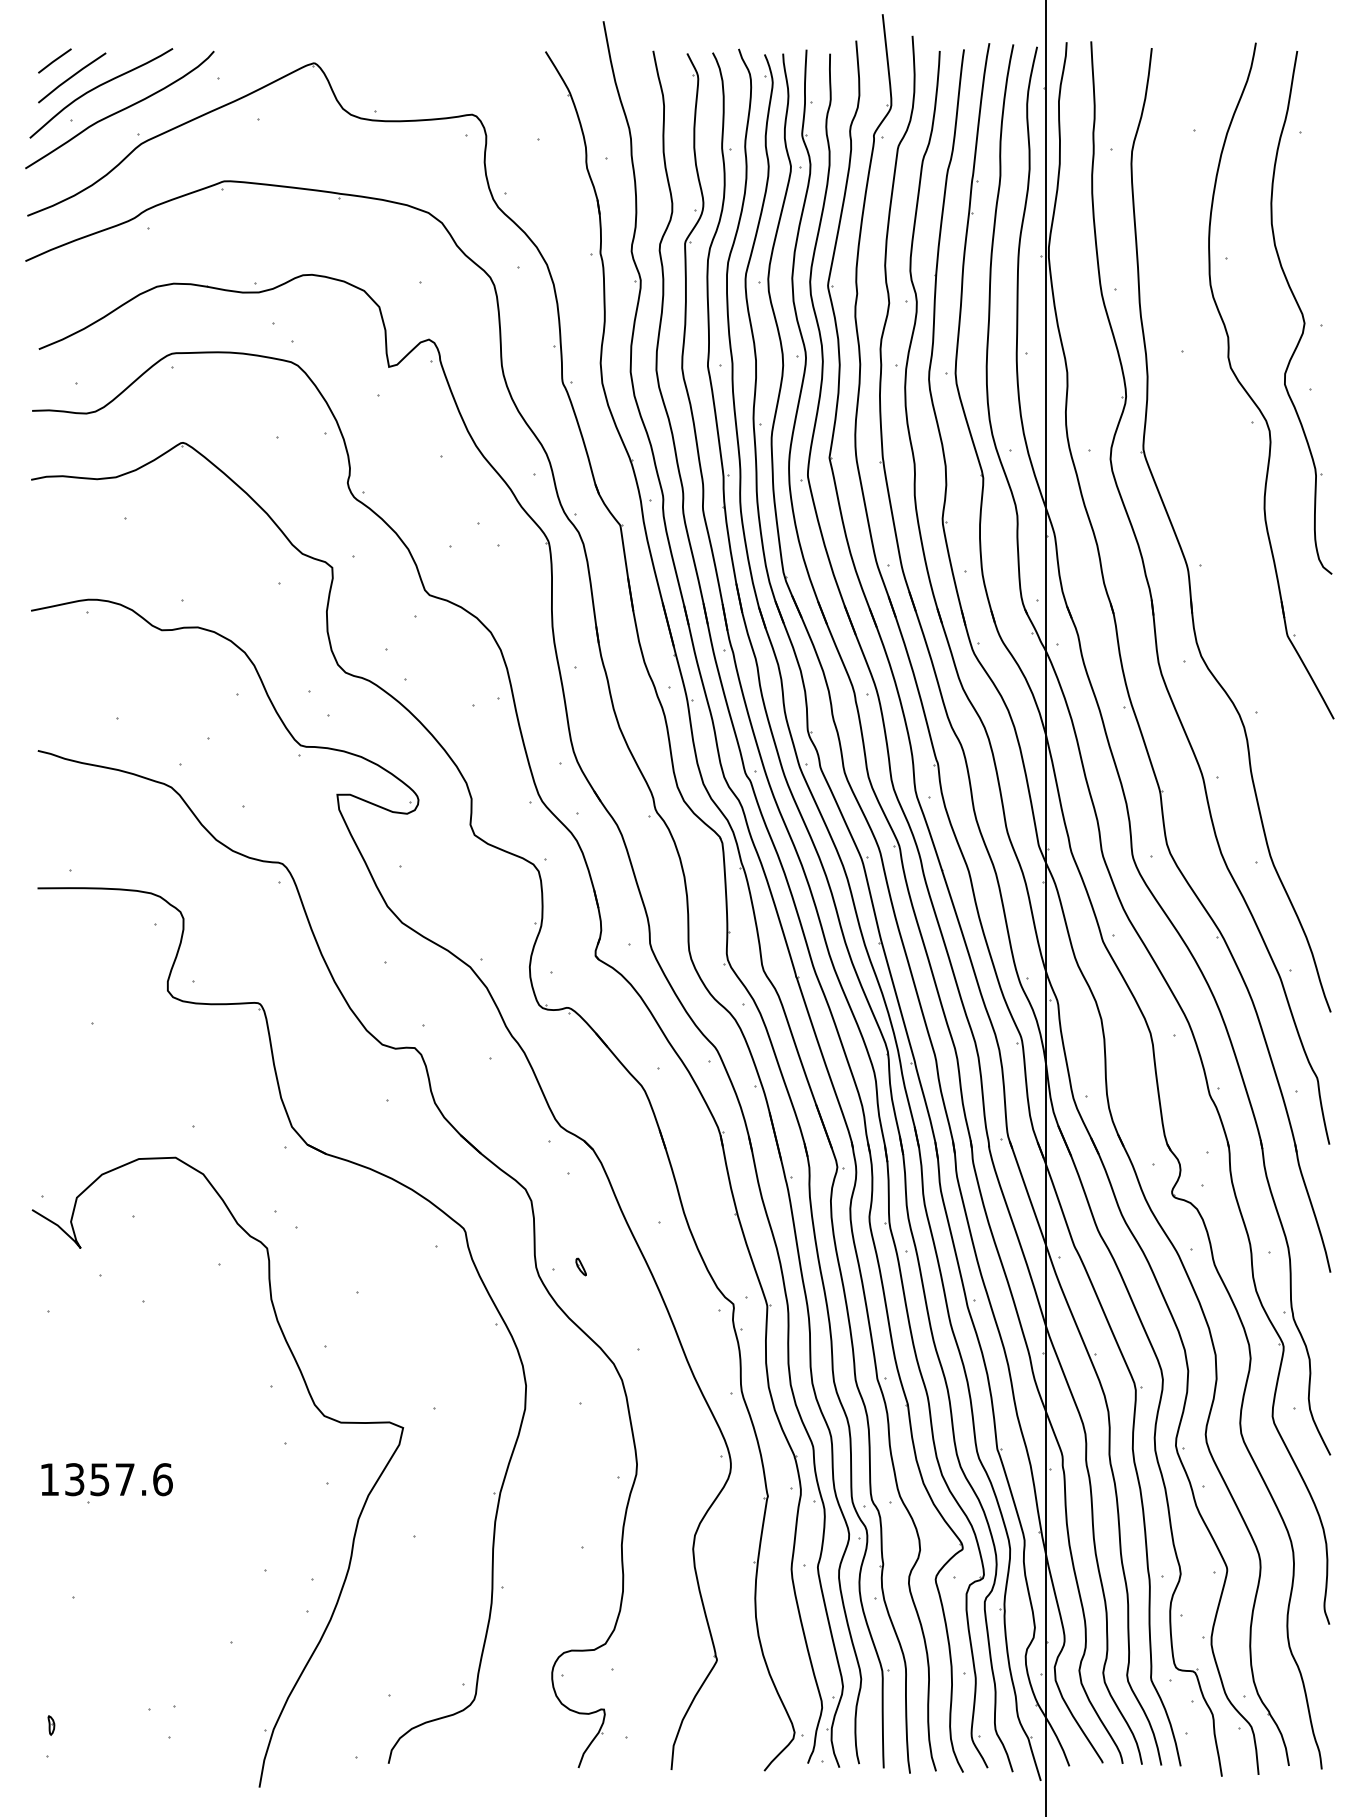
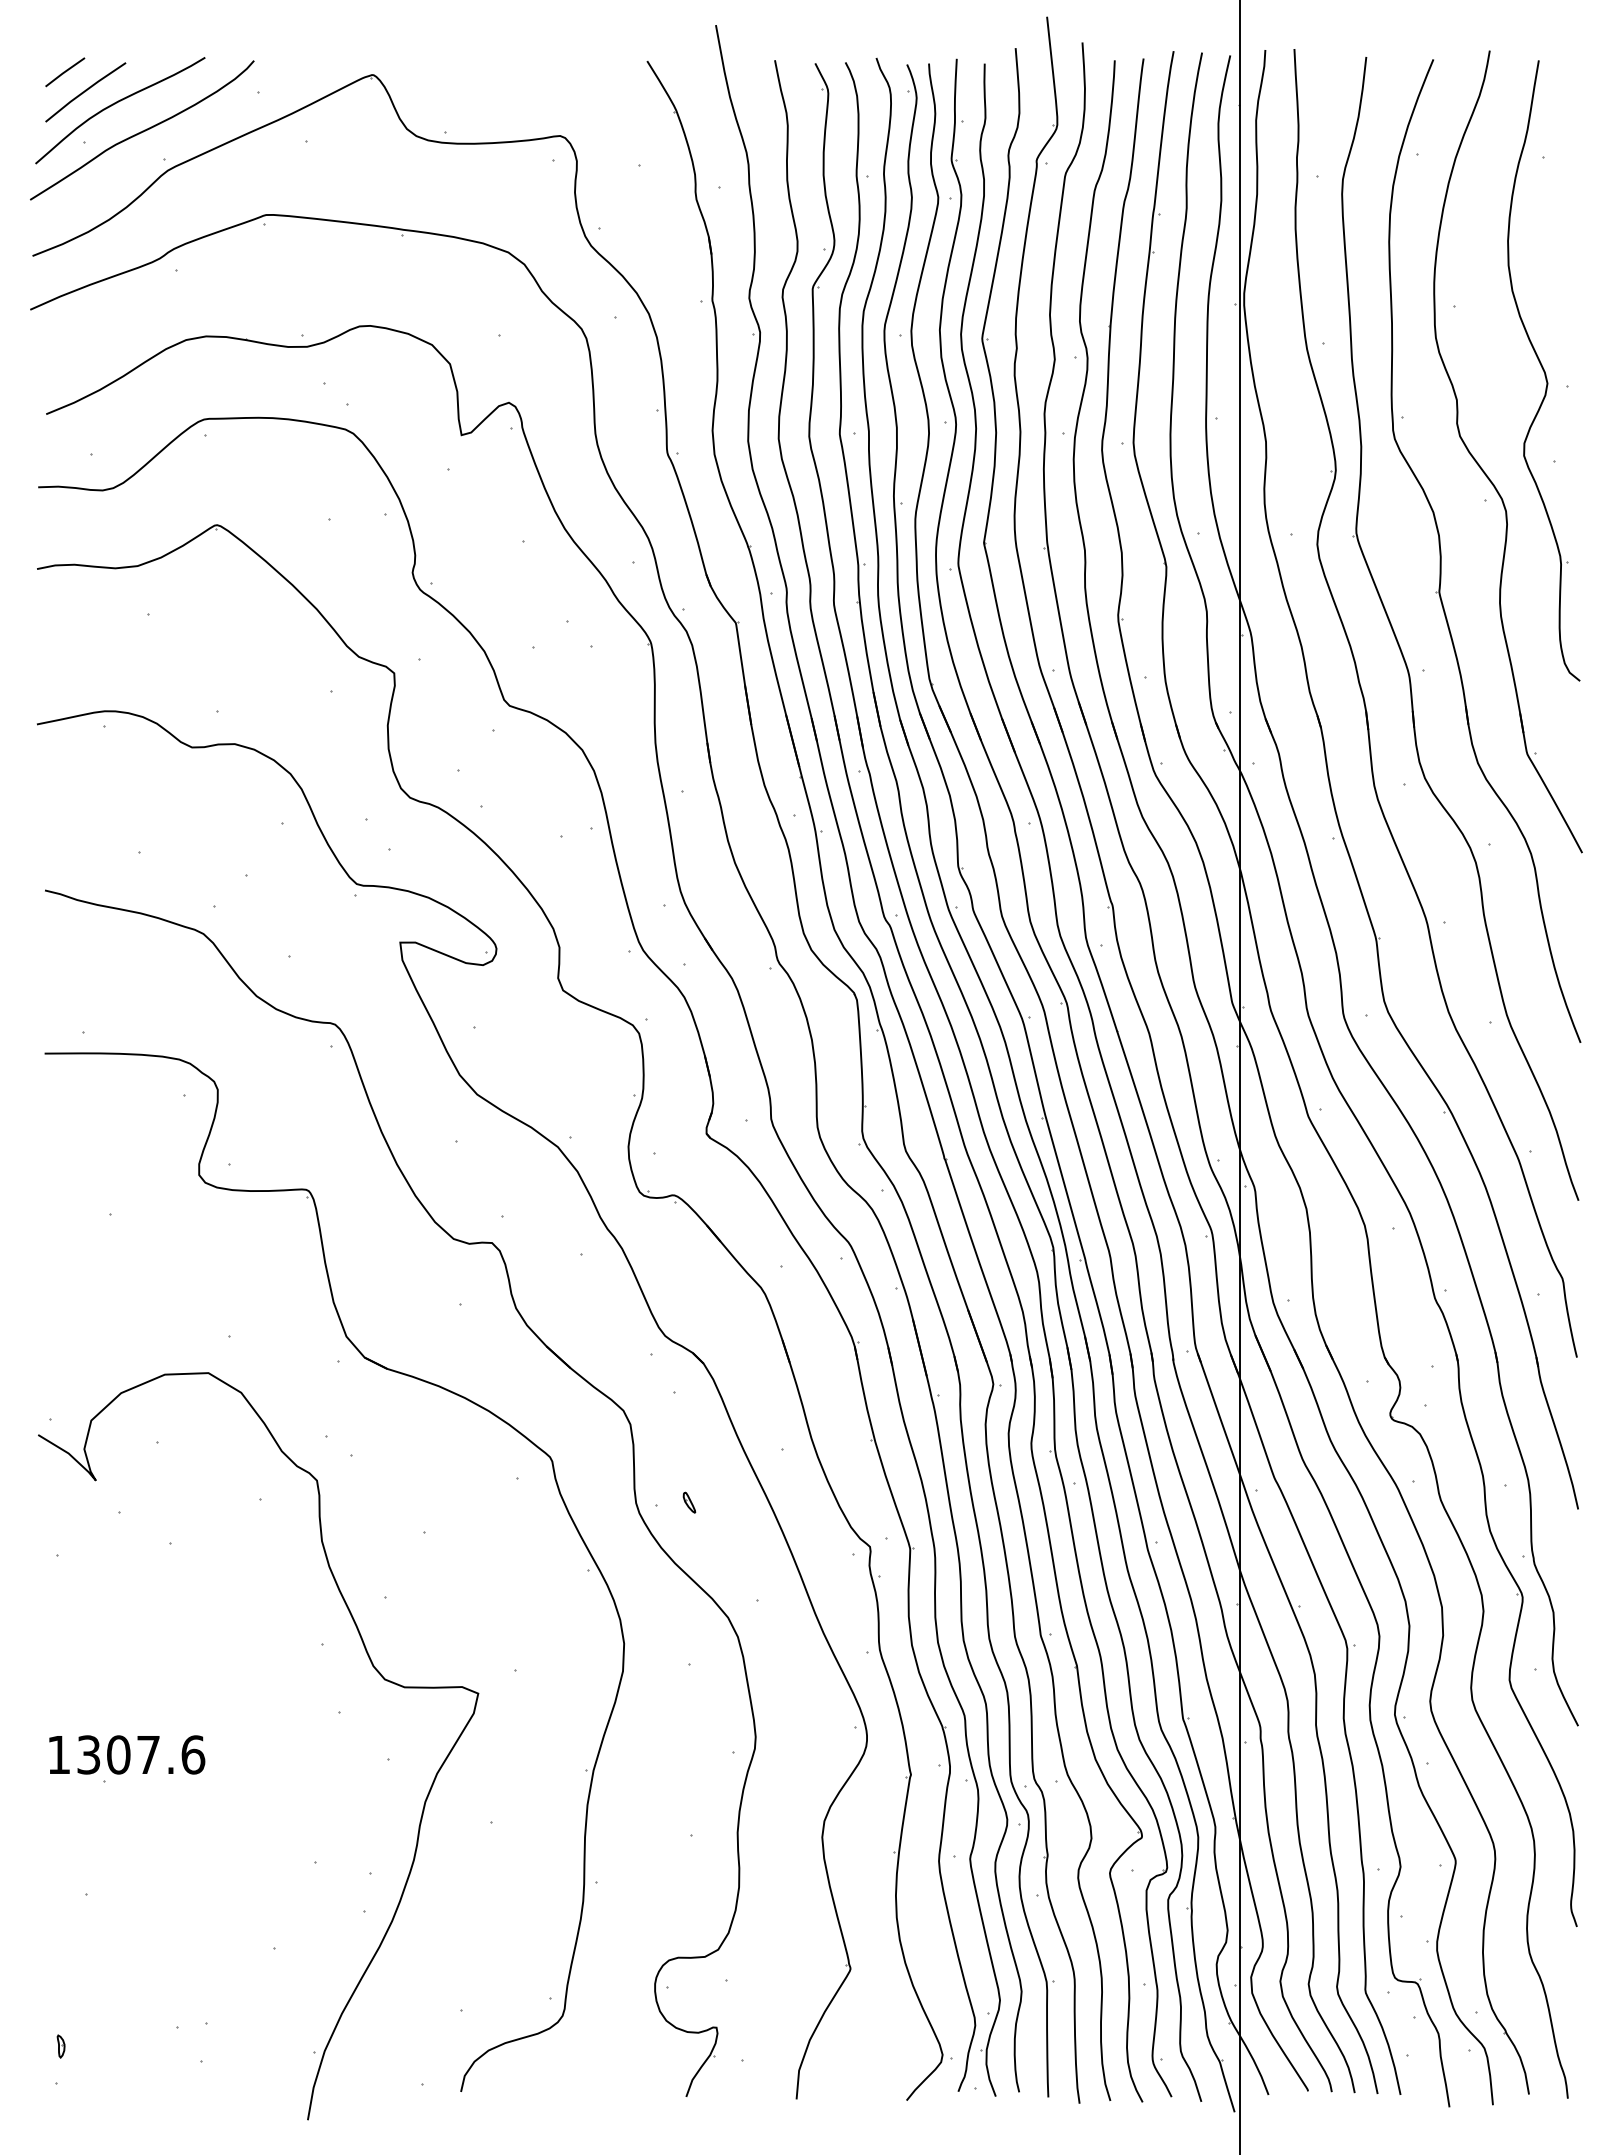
part: (1215, 464) -> (1441, 550), added
text: (99, 1479) -> (118, 1754), 1357.6 -> 1307.6

